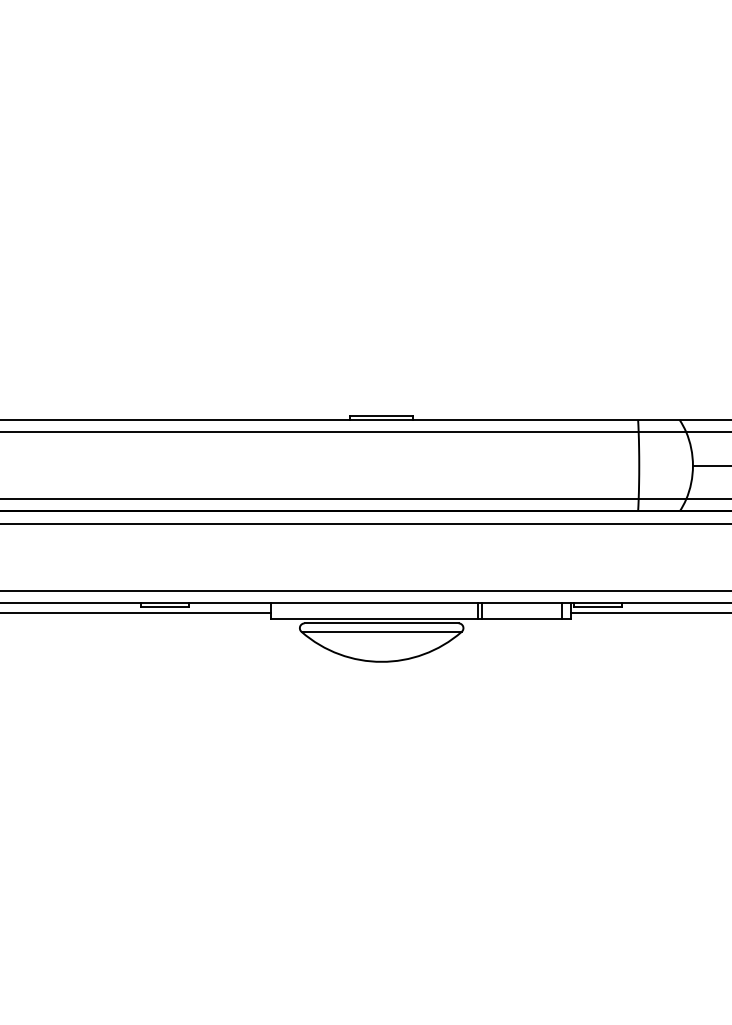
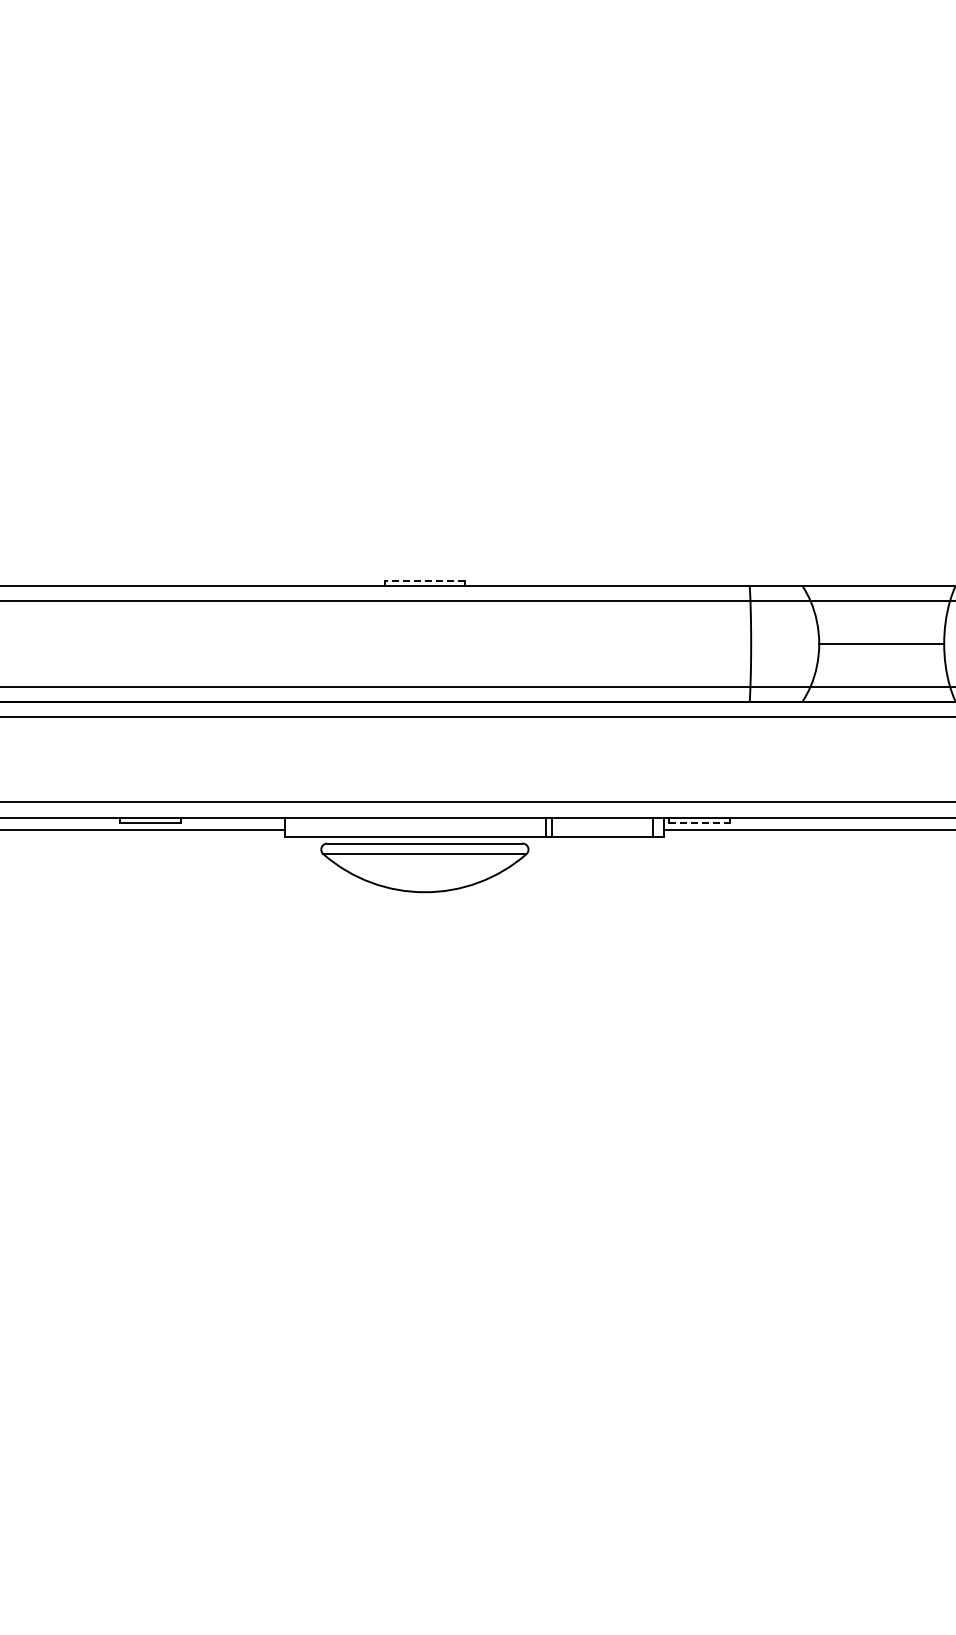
line: (381, 416) -> (424, 581), solid -> dashed
line: (598, 606) -> (699, 822), solid -> dashed

